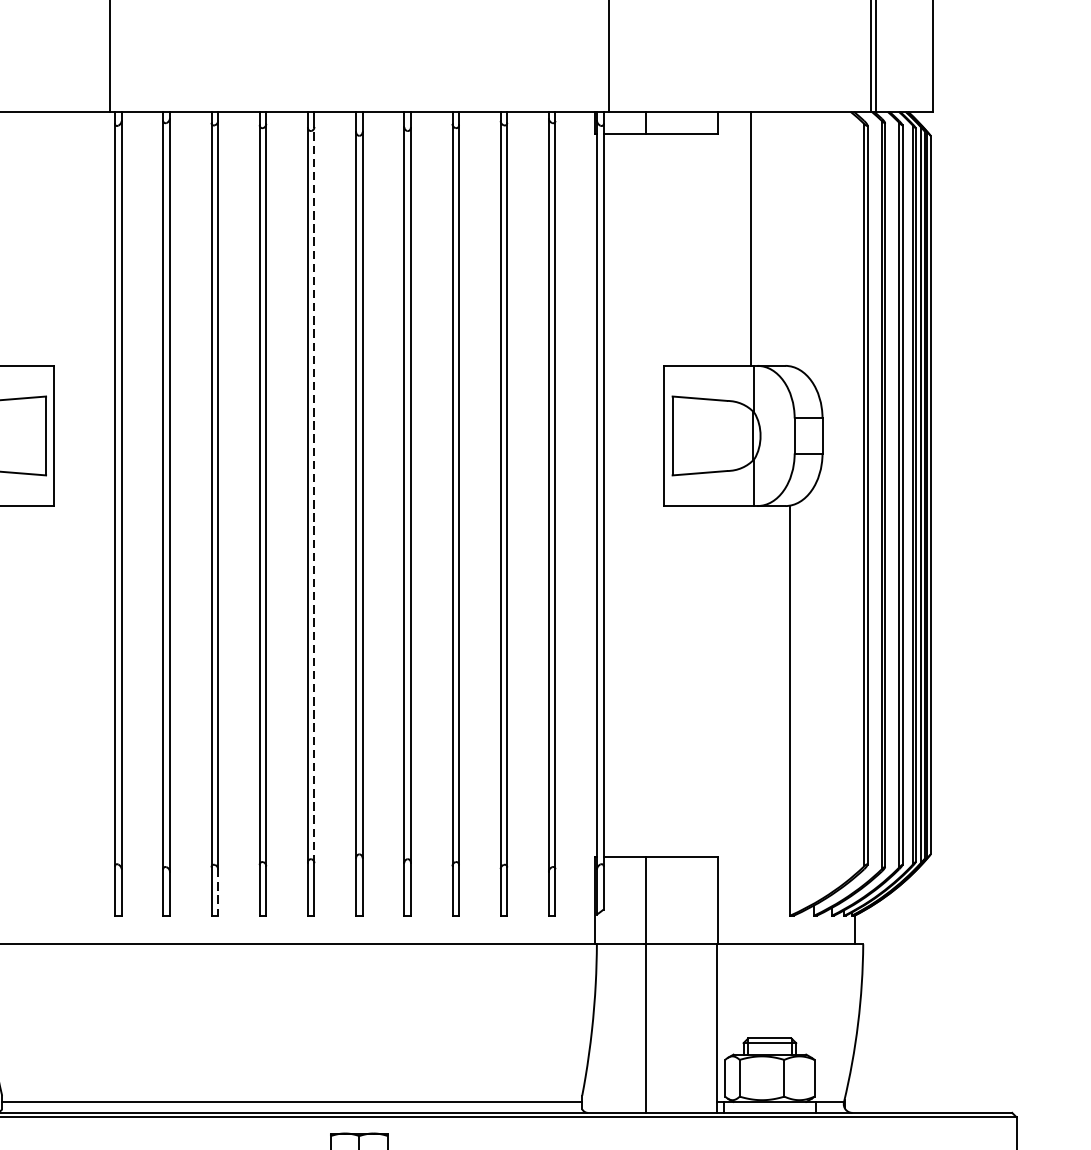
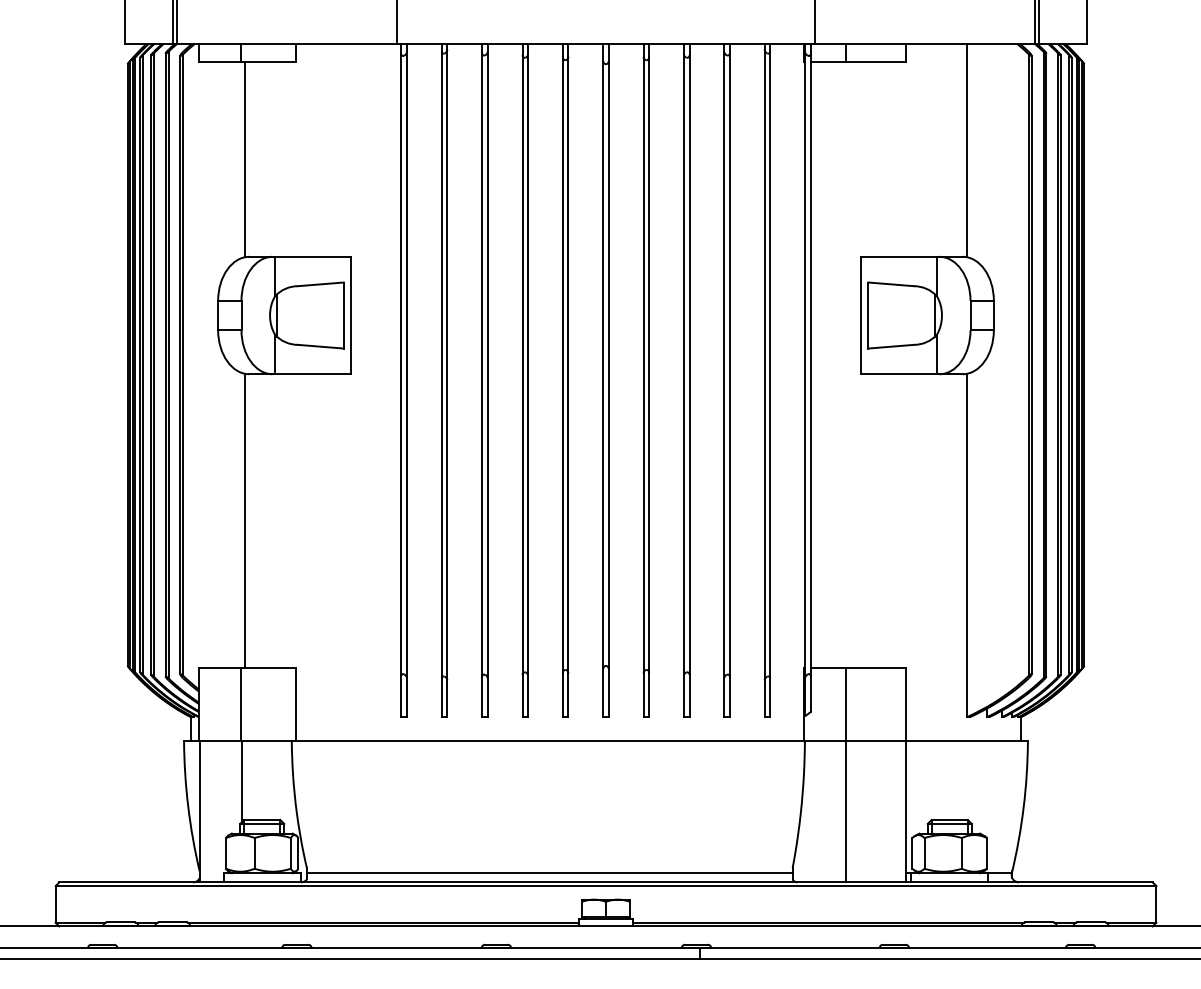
line: (750, 238) -> (966, 150), moved
line: (314, 494) -> (568, 364), dashed -> solid
line: (217, 892) -> (487, 697), dashed -> solid

